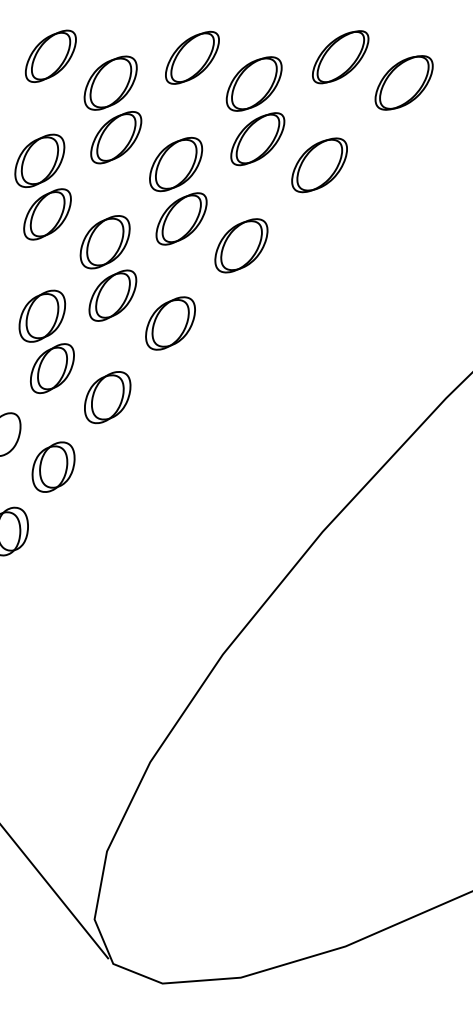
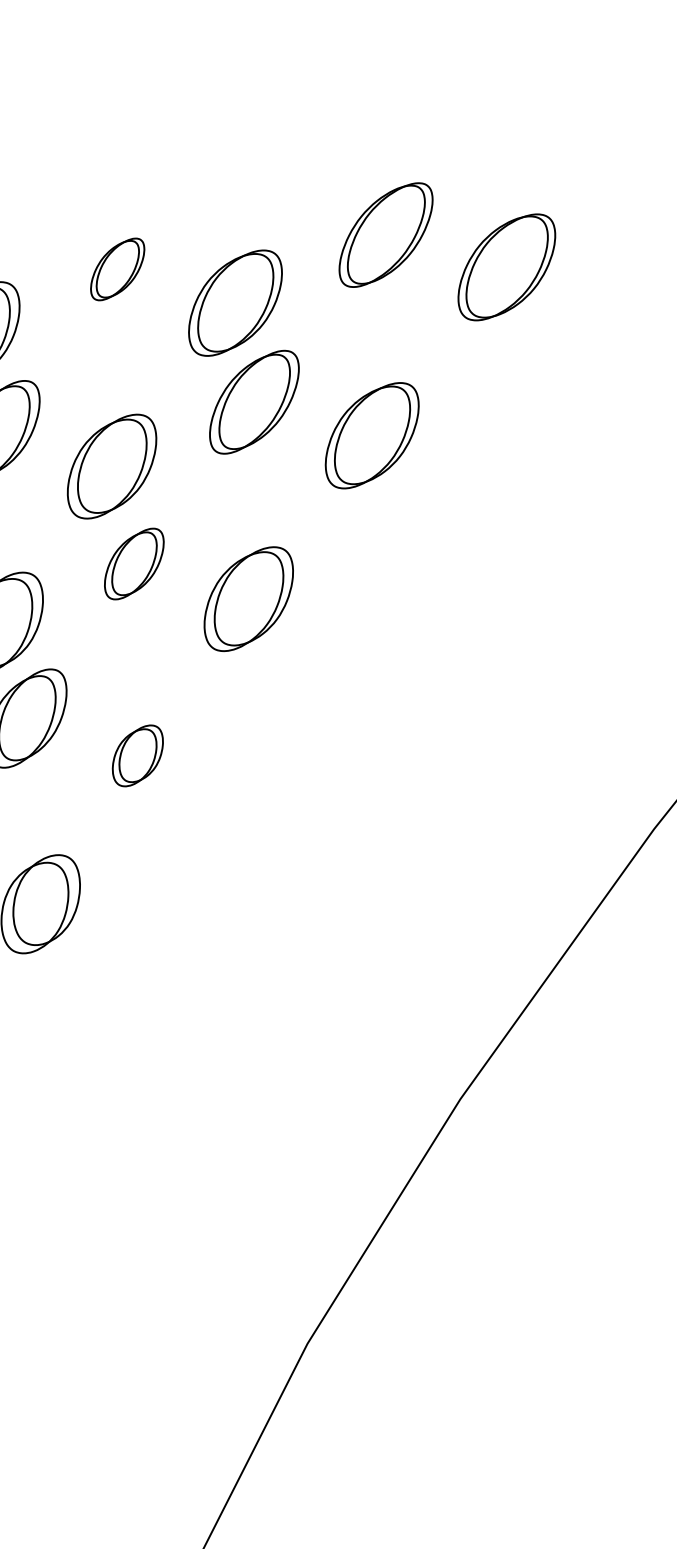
part: (192, 57) -> (117, 269), size x0.6
part: (181, 218) -> (134, 563), size x0.7
part: (170, 323) -> (137, 755), size x0.6

